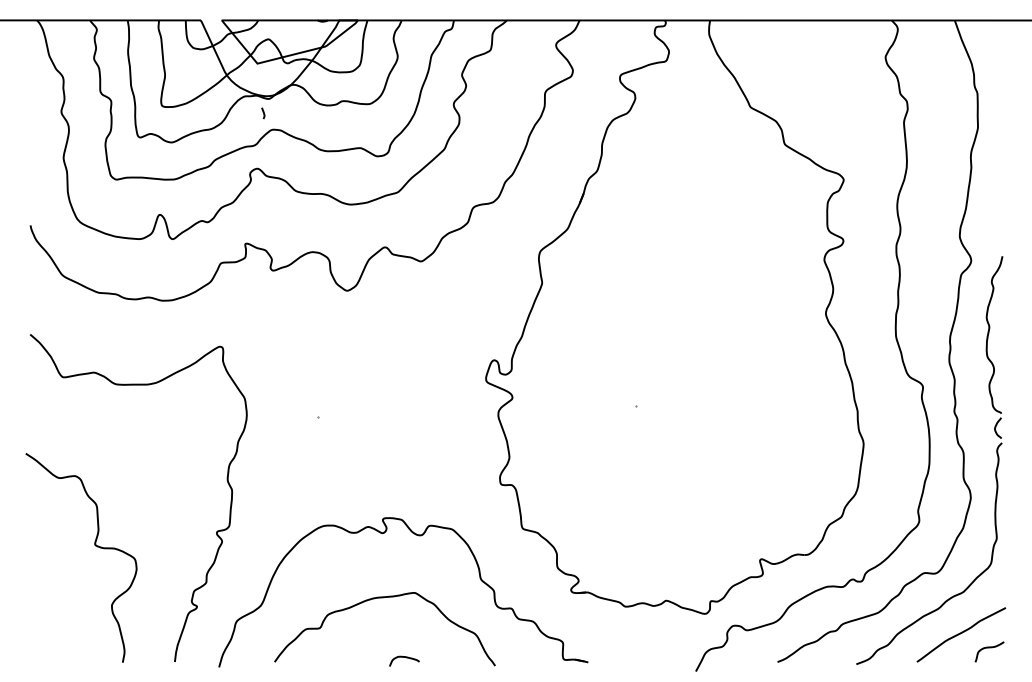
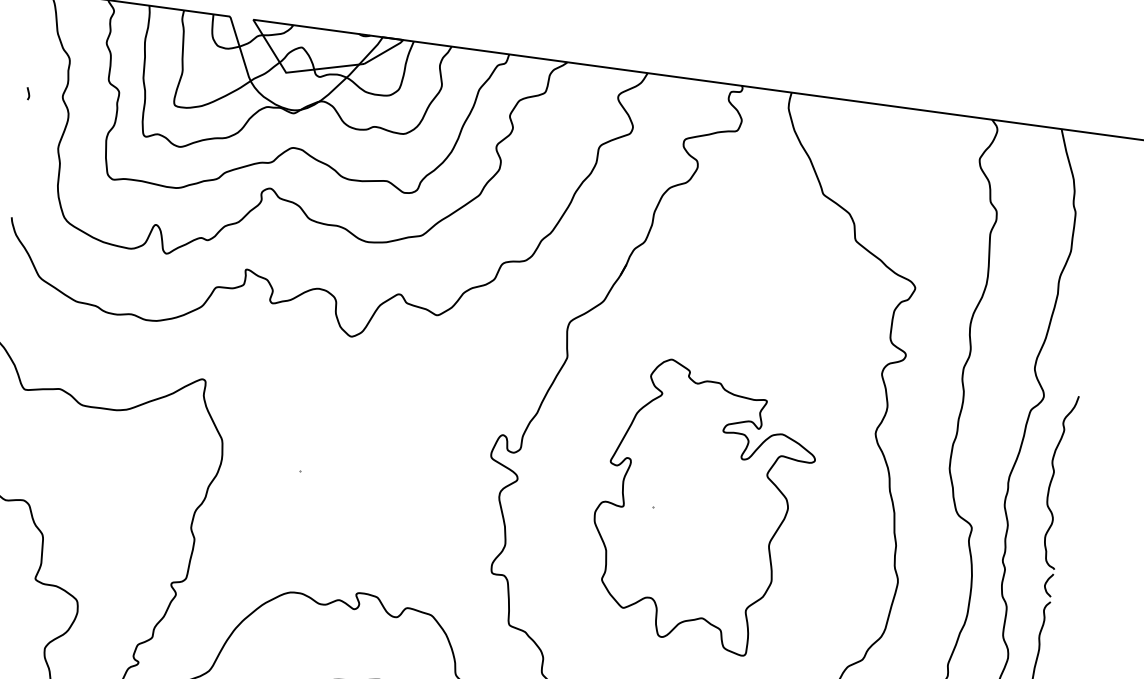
curve: (263, 113) -> (28, 93), moved
part: (679, 399) -> (701, 506), added

